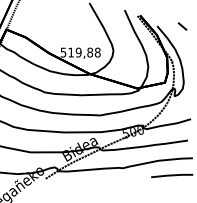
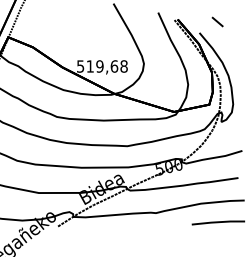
line: (182, 26) -> (217, 21), moved
text: (90, 52) -> (114, 66), 519,88 -> 519,68

